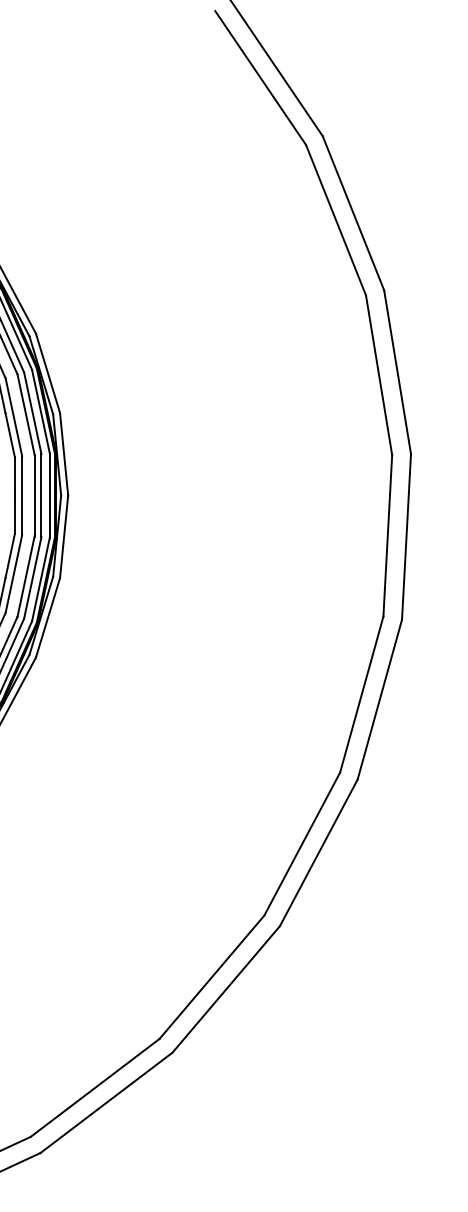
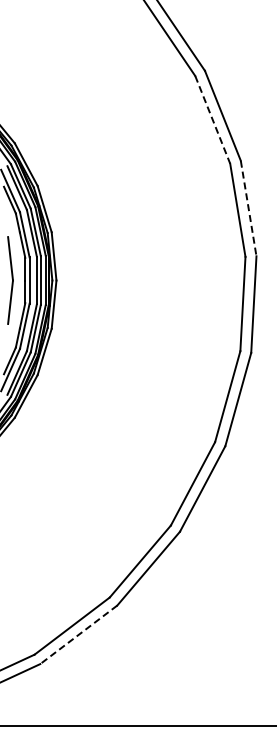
line: (335, 221) -> (212, 120), solid -> dashed
line: (397, 373) -> (248, 209), solid -> dashed
line: (105, 1104) -> (78, 635), solid -> dashed

